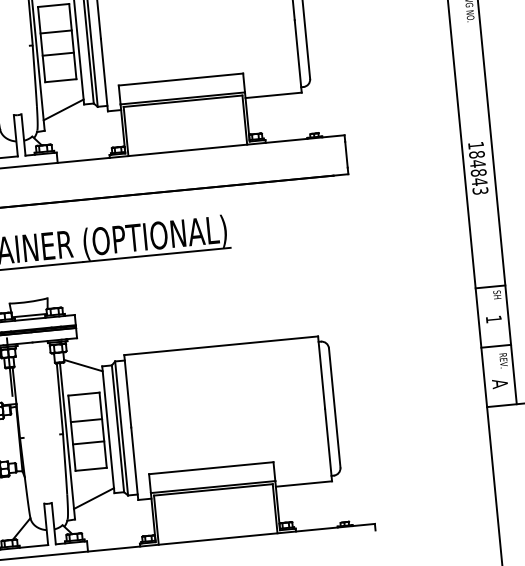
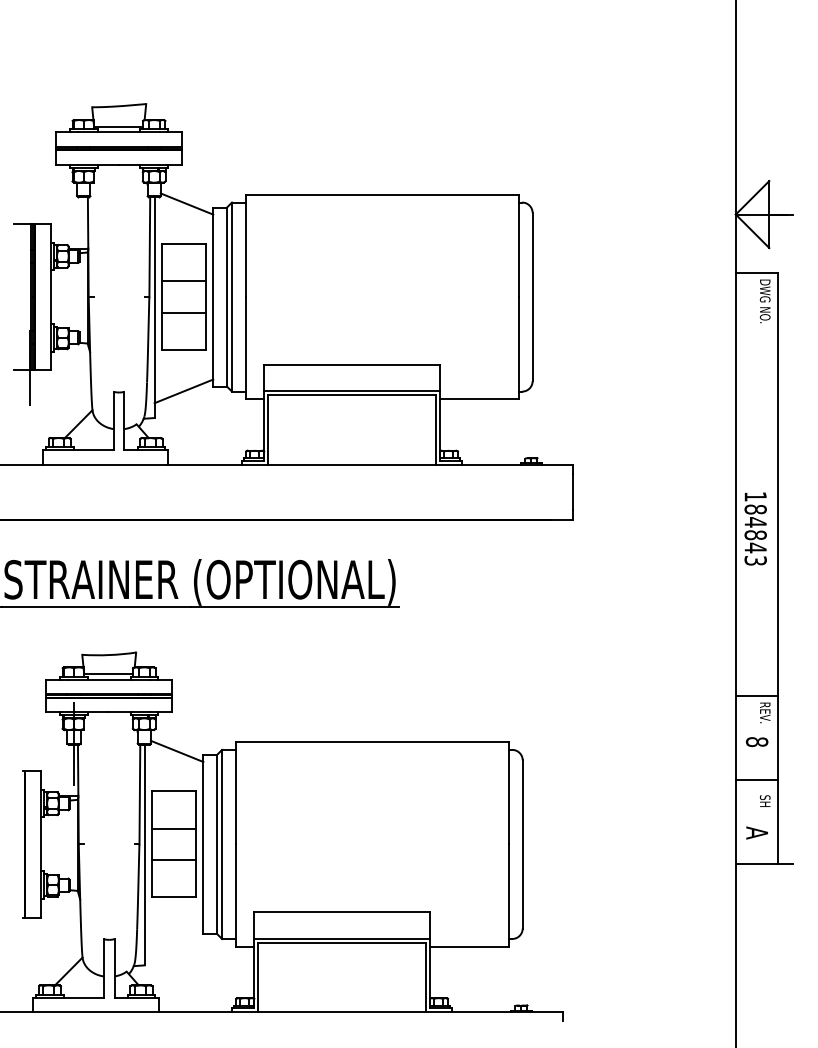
text: (497, 297) -> (764, 712), SH -> REV.
text: (494, 319) -> (757, 742), 1 -> 8
text: (503, 361) -> (764, 801), REV. -> SH
line: (93, 498) -> (173, 938), removed

